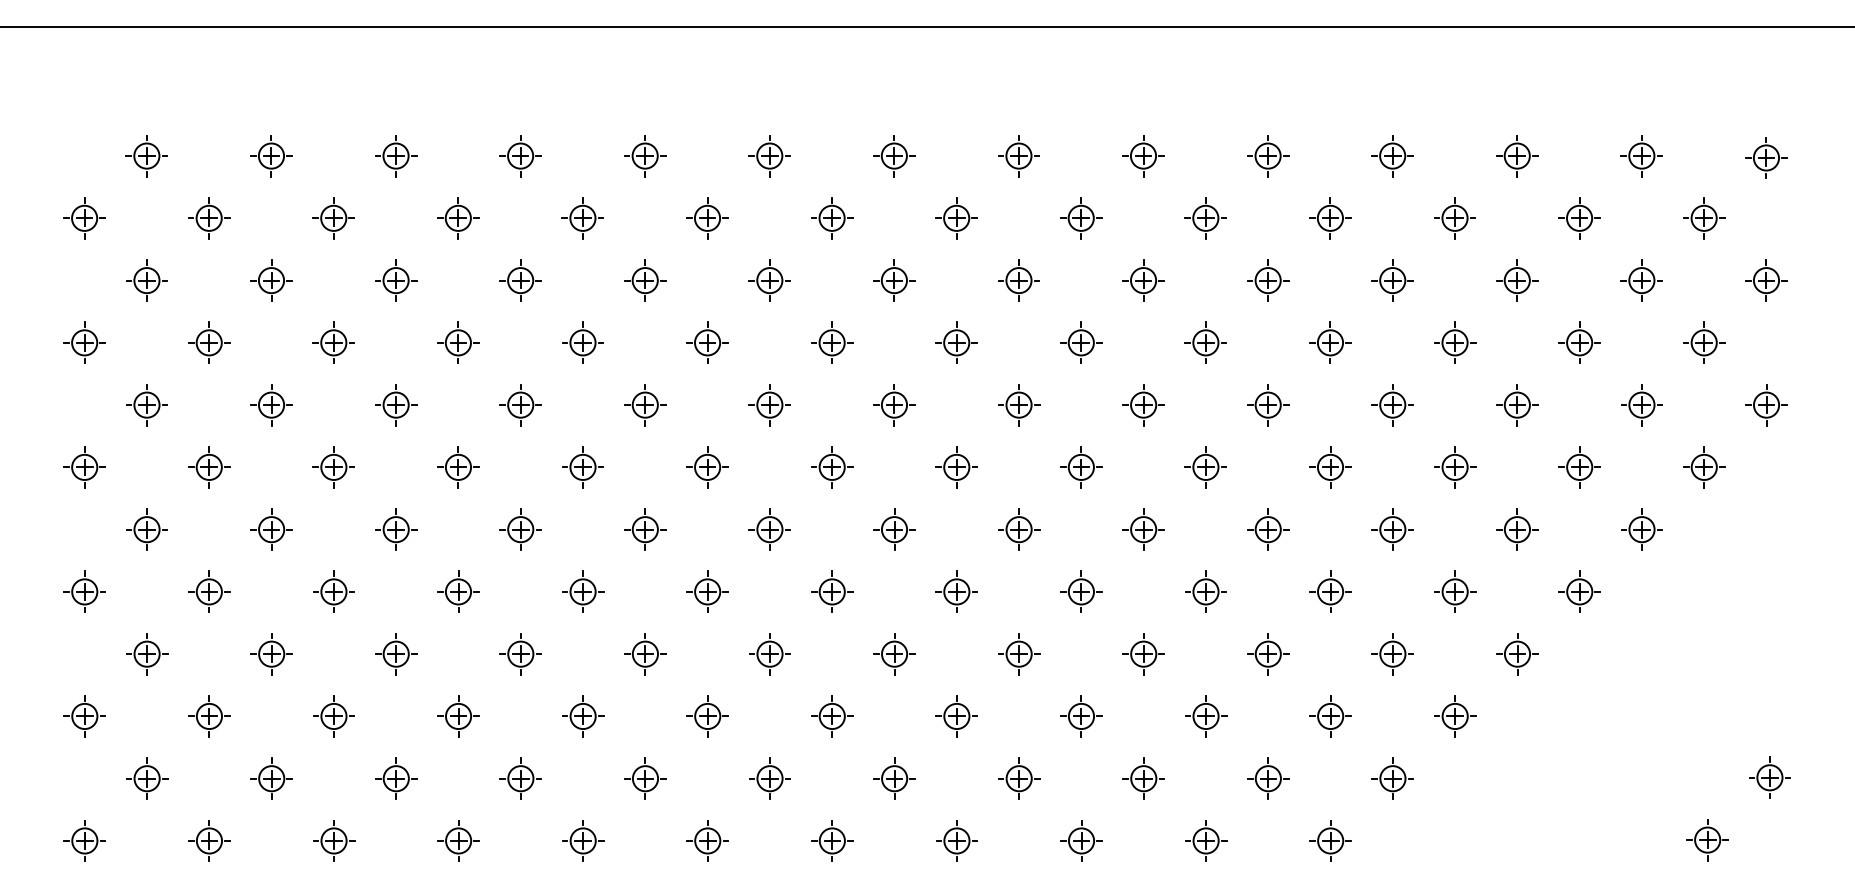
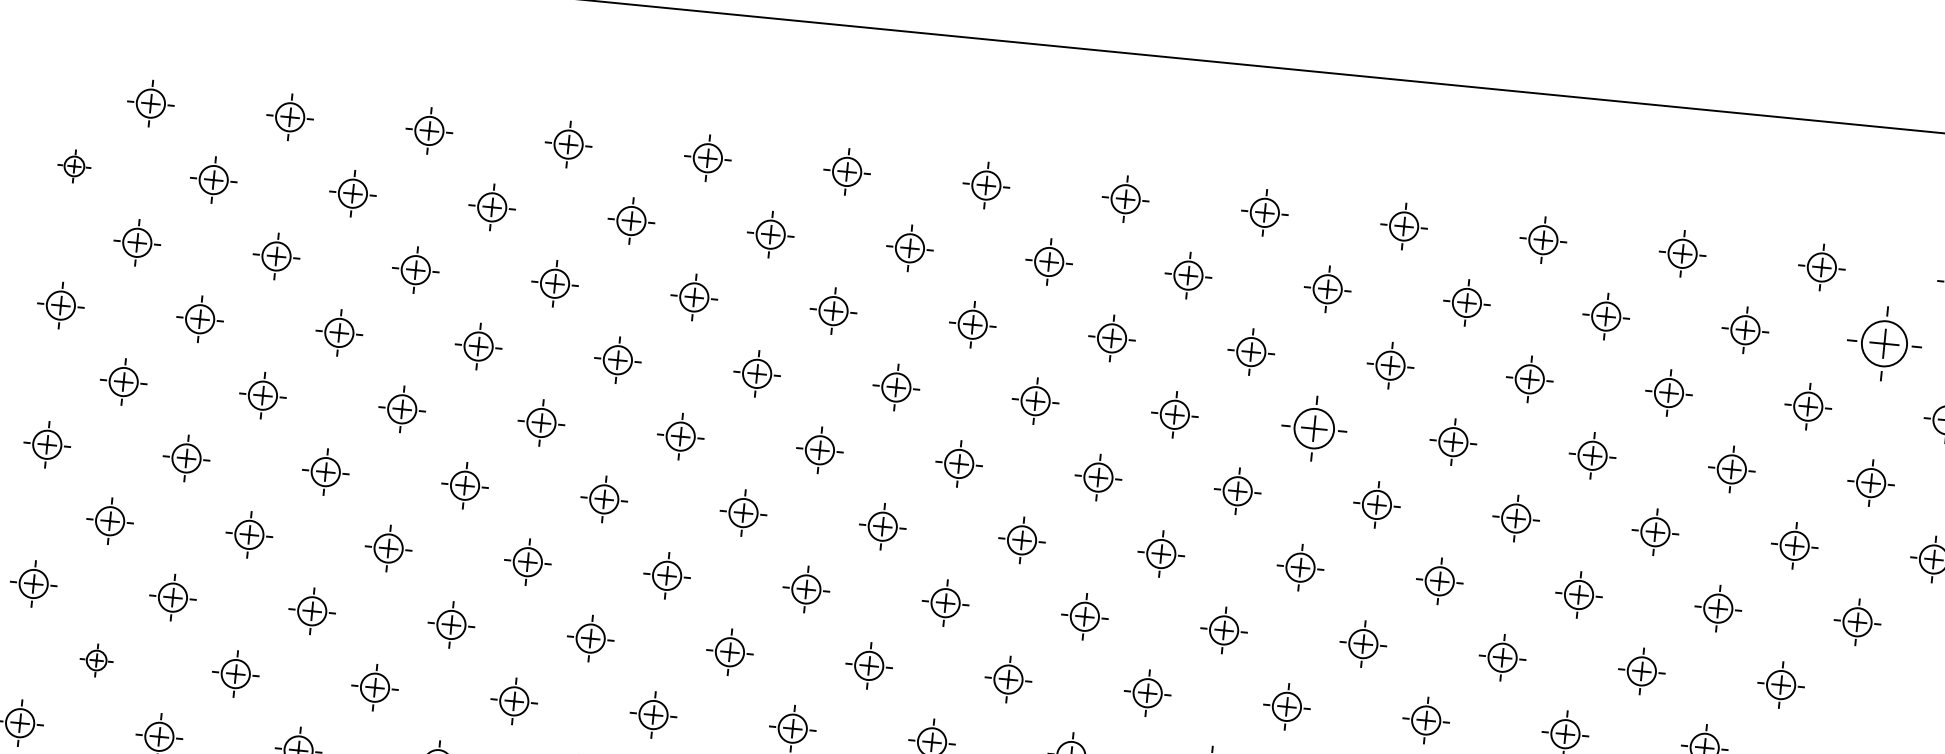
part: (84, 218) -> (74, 166), size x0.7
part: (1704, 218) -> (1885, 344), size x1.6
part: (1205, 342) -> (1313, 428), size x1.4
part: (147, 654) -> (96, 660), size x0.7

